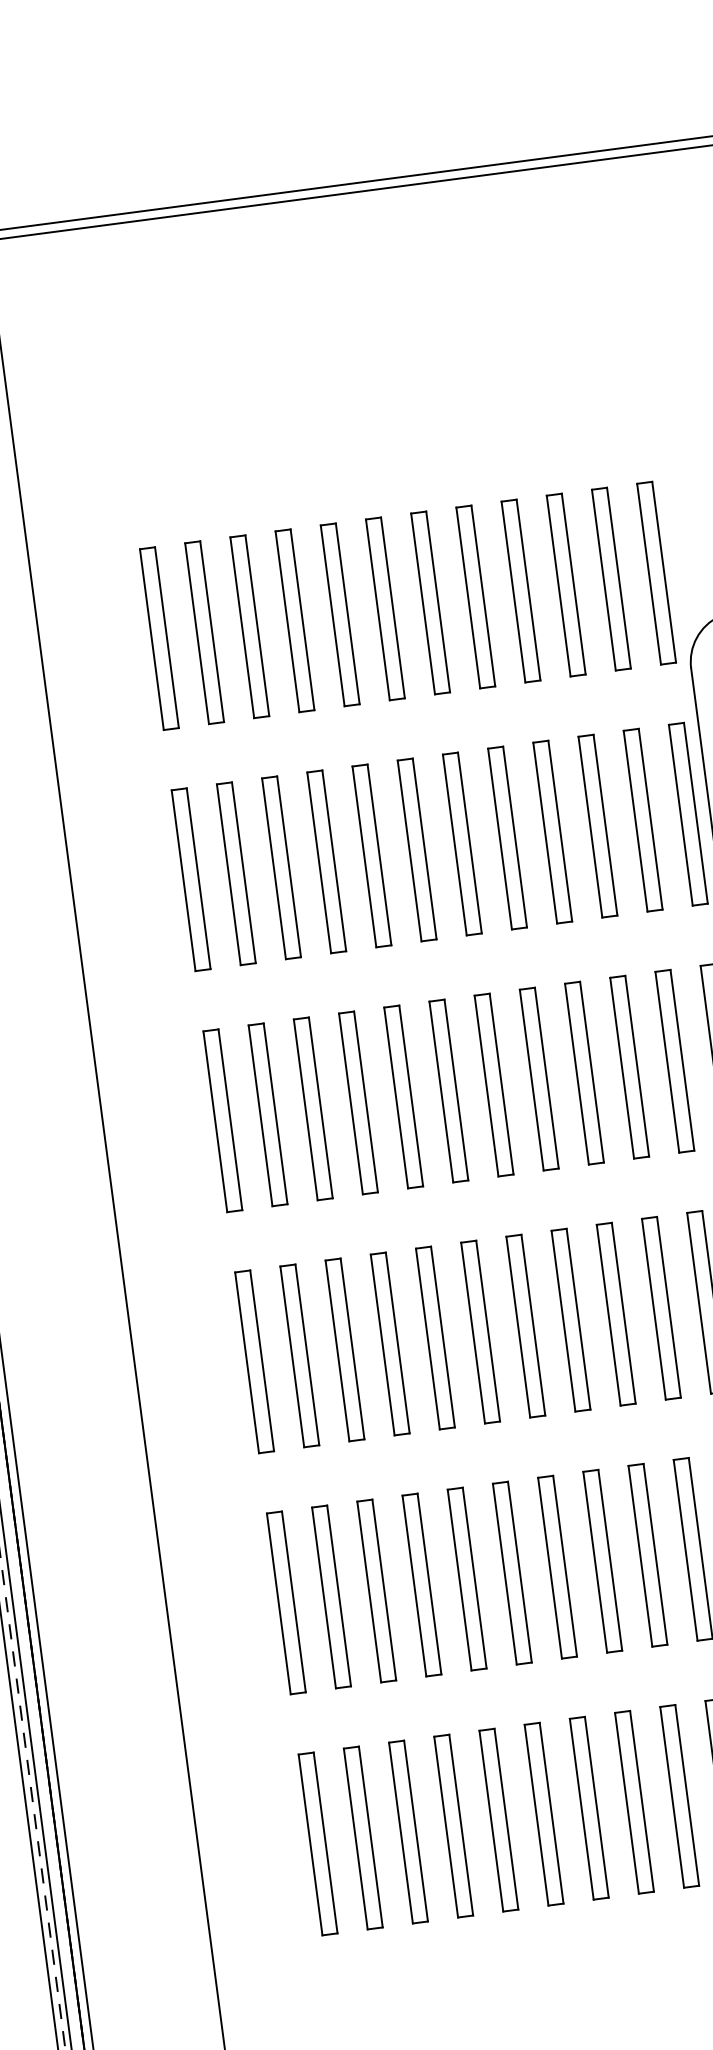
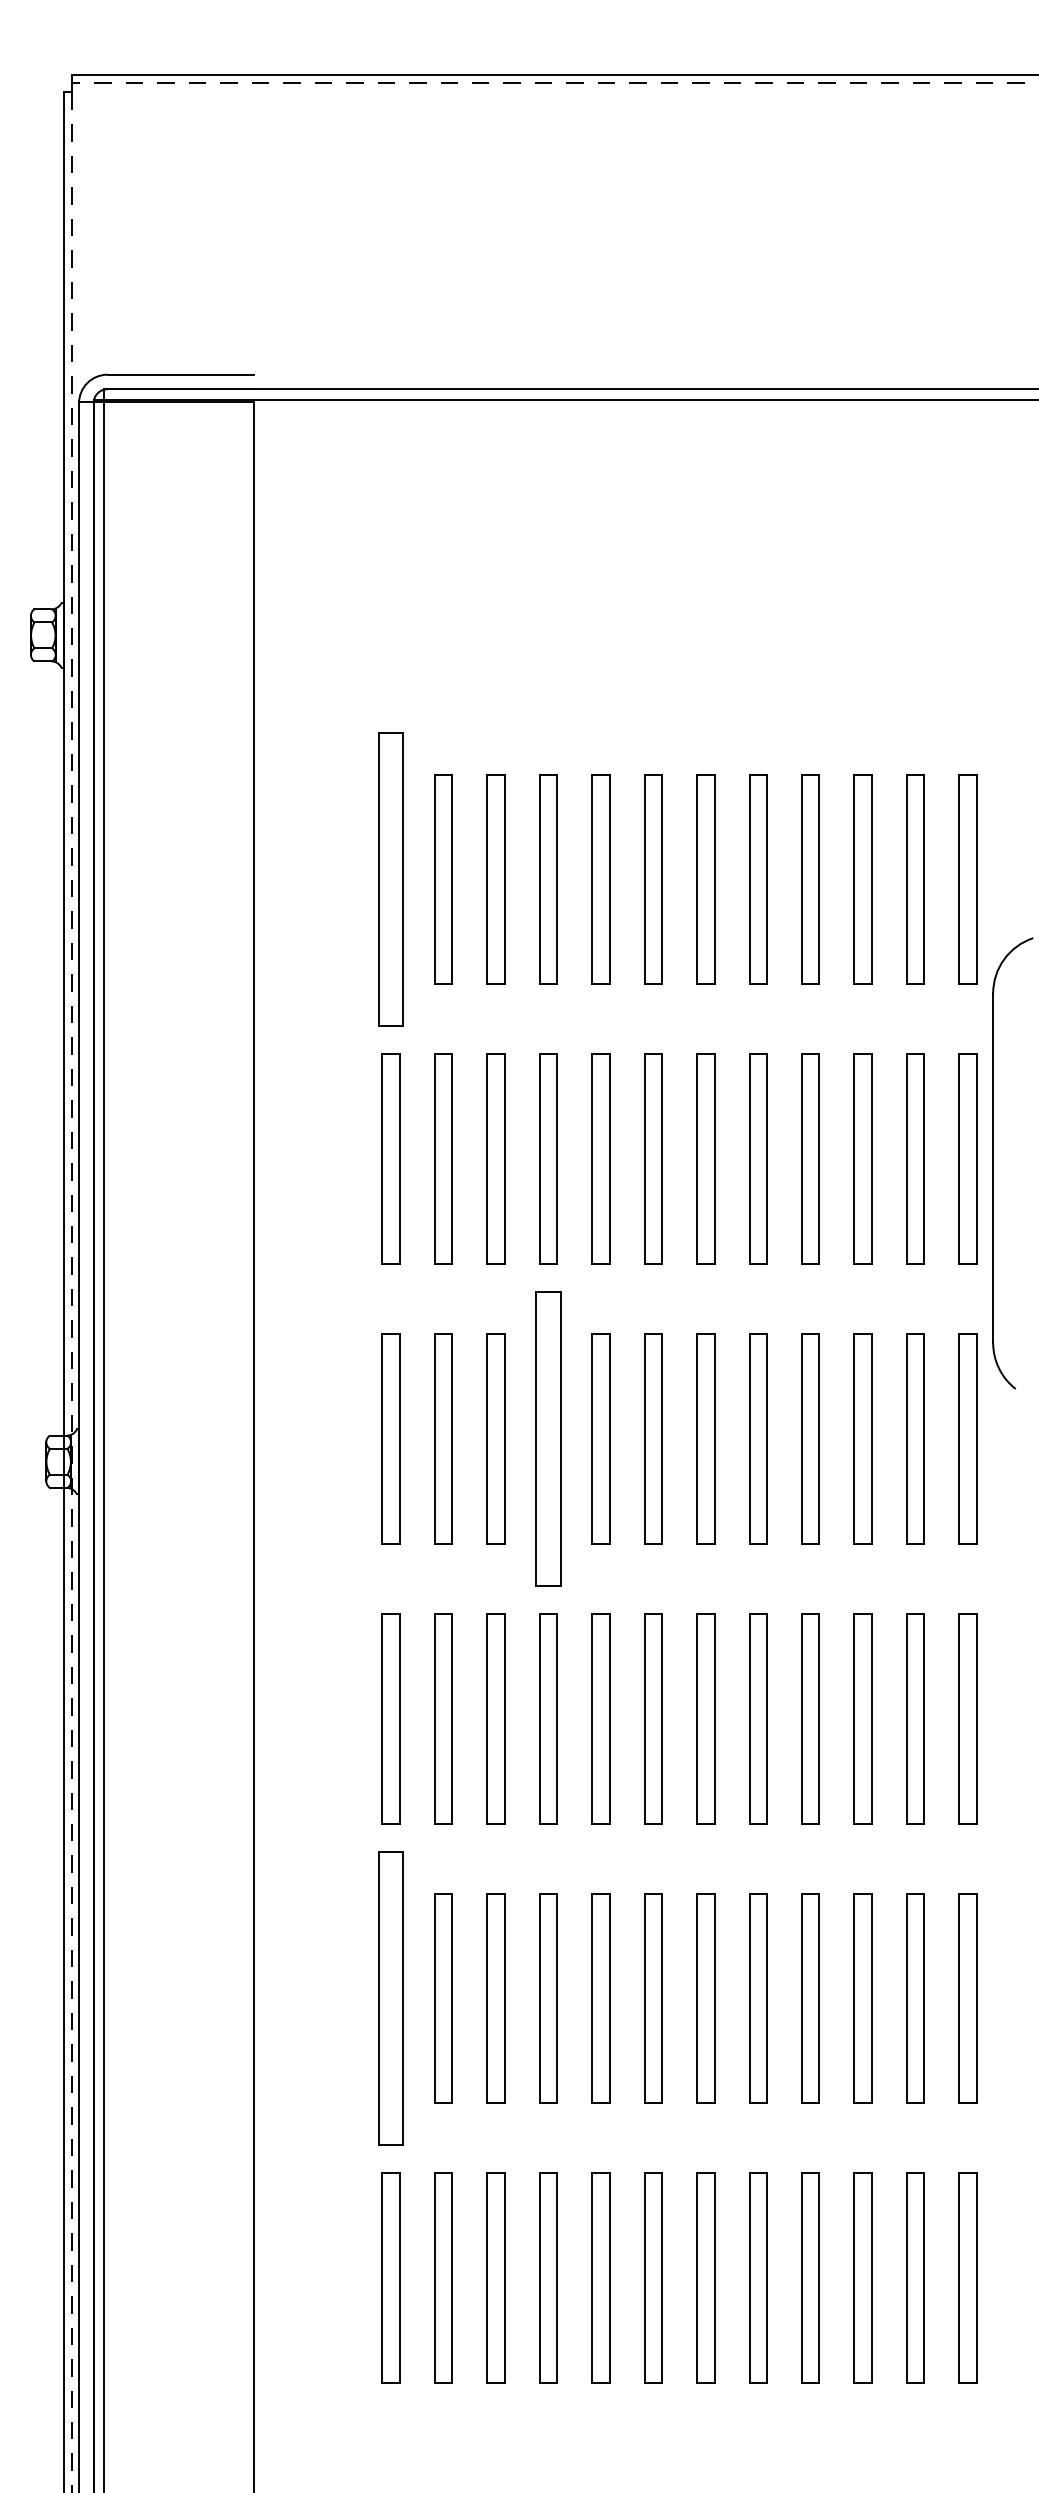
part: (158, 638) -> (390, 879), size x1.4
part: (358, 1102) -> (548, 1438), size x1.4
part: (285, 1602) -> (390, 1998), size x1.4

